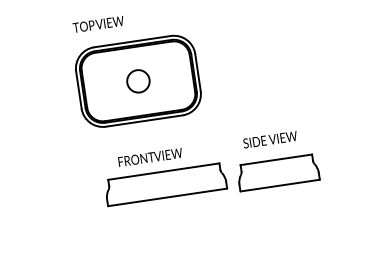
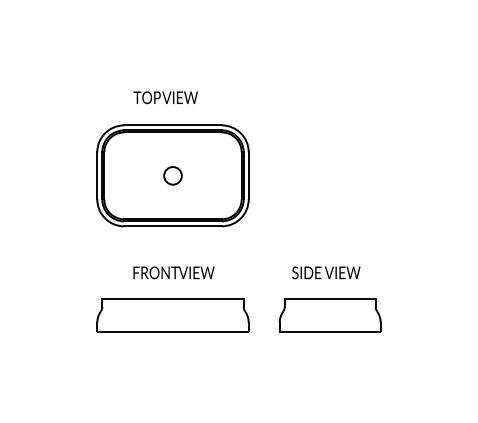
text: (98, 24) -> (165, 97), moved
circle: (138, 81) -> (172, 175), size x0.62
part: (165, 184) -> (172, 315), moved

